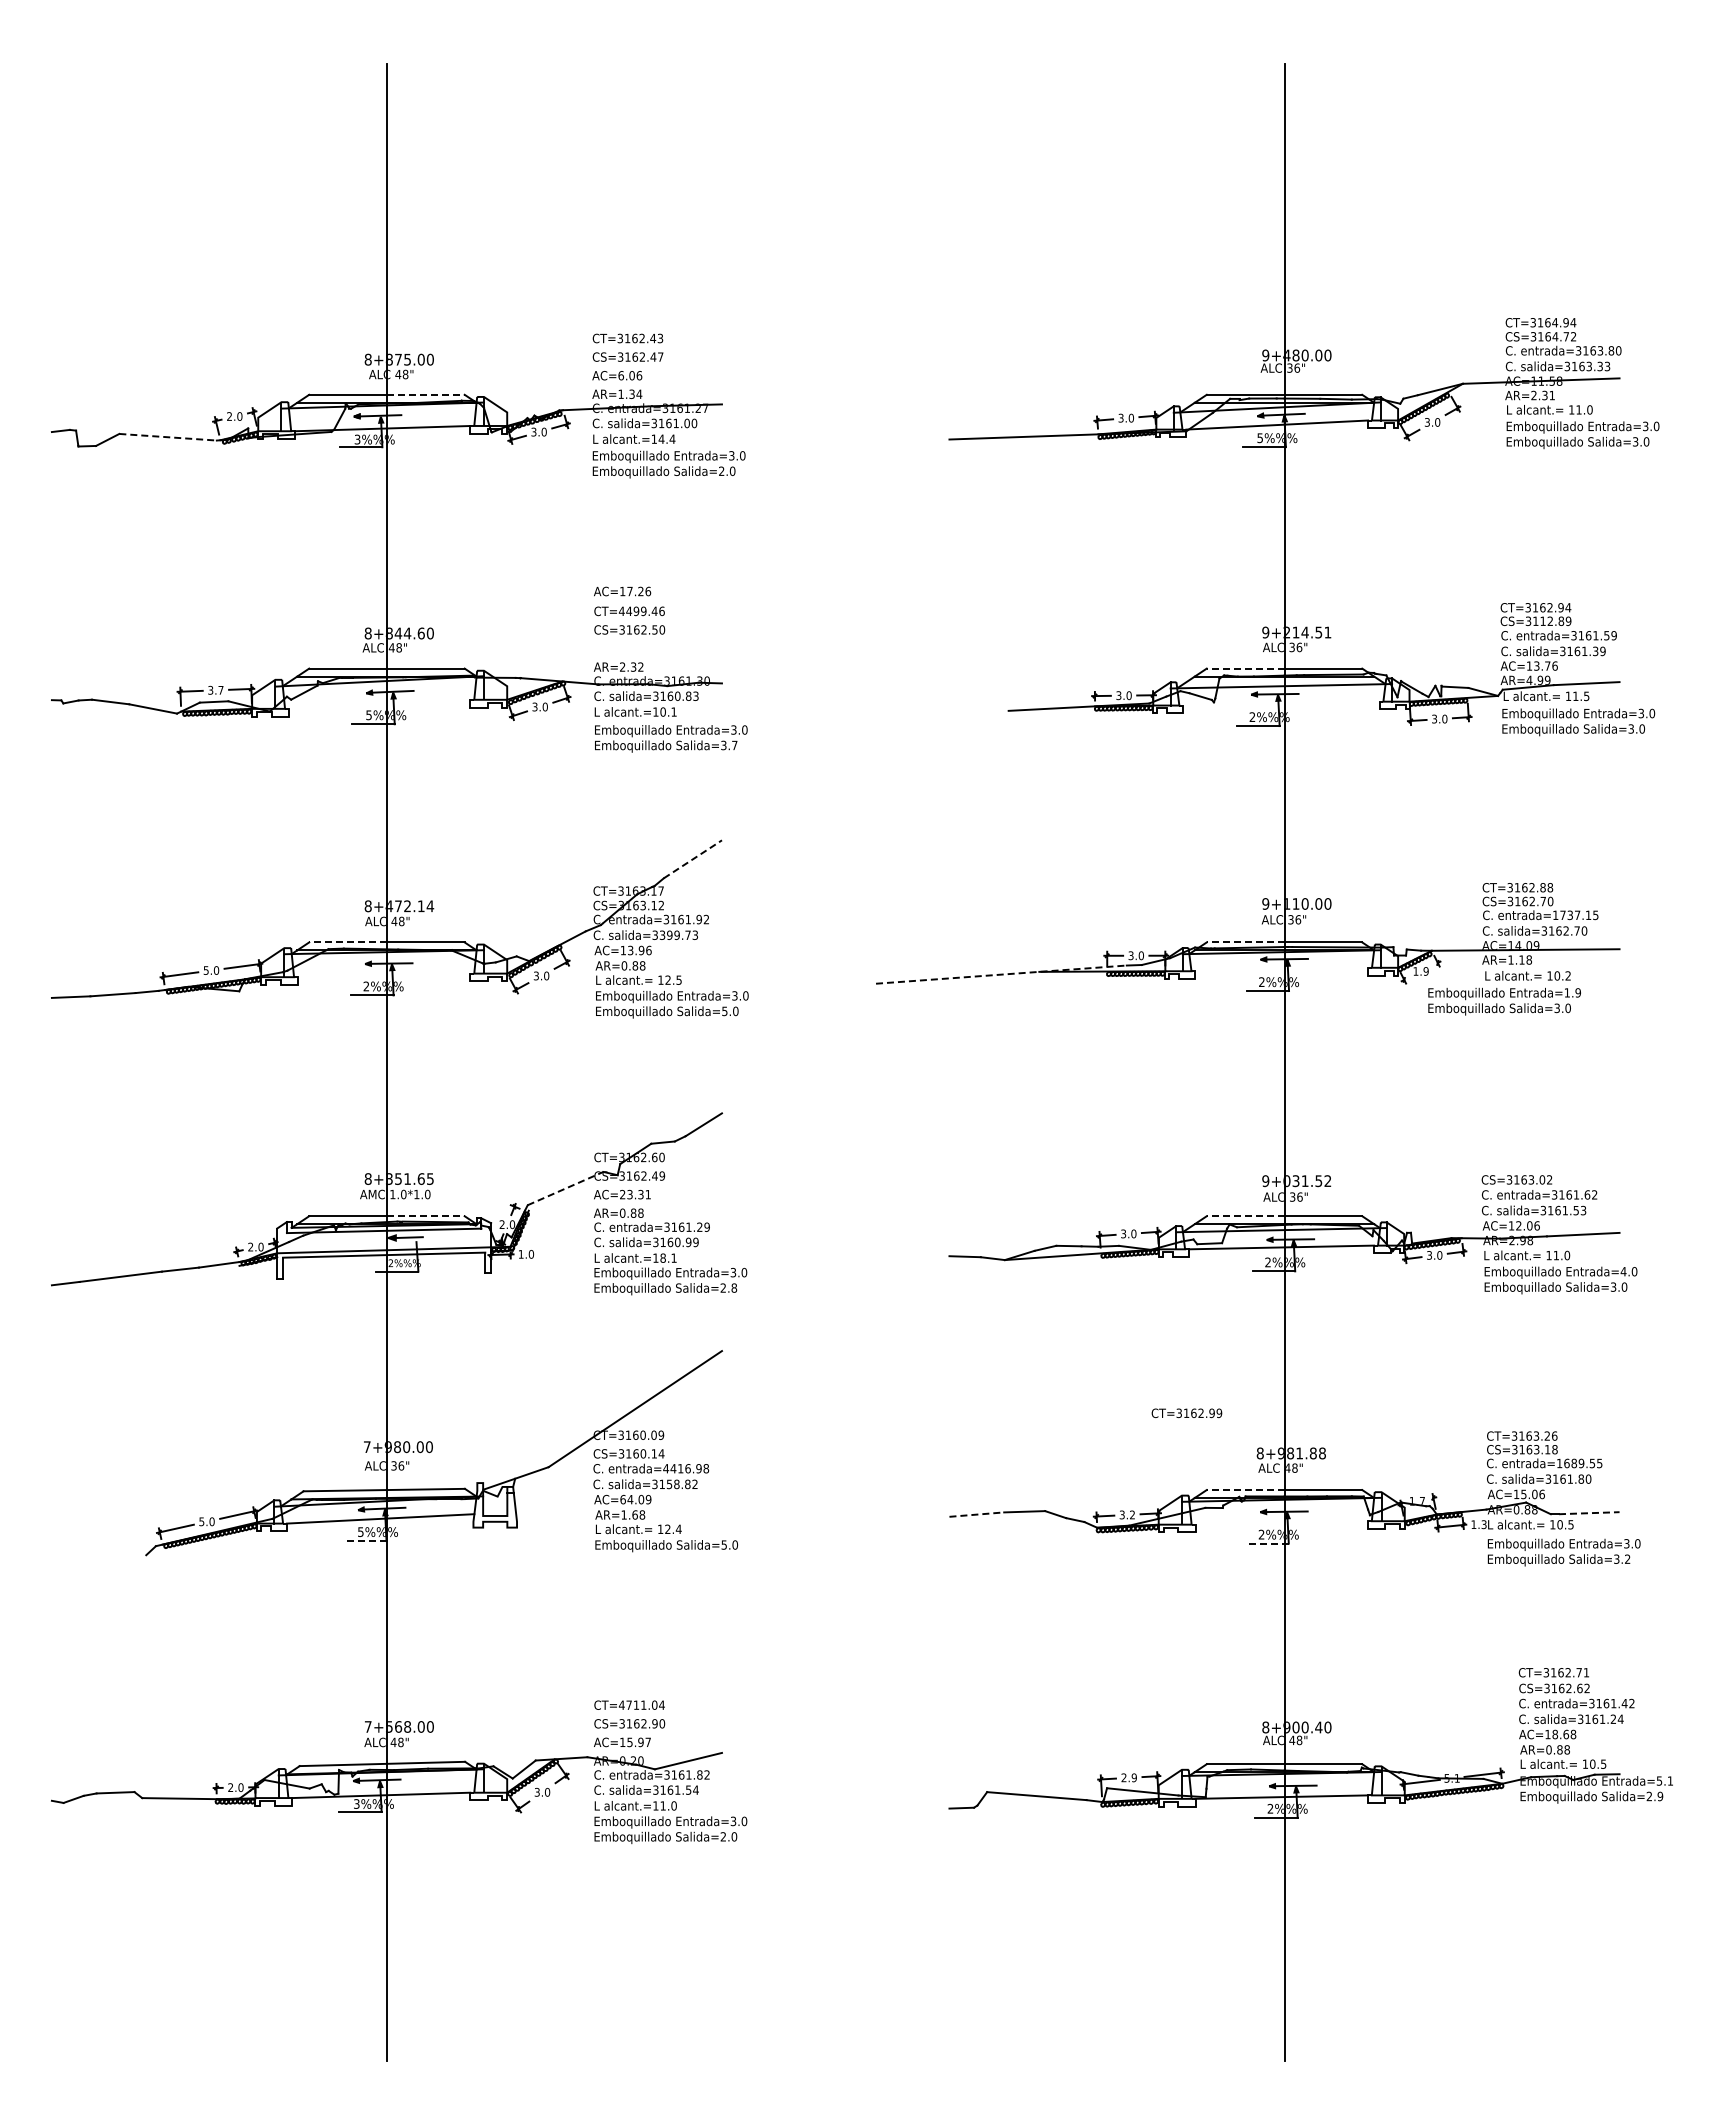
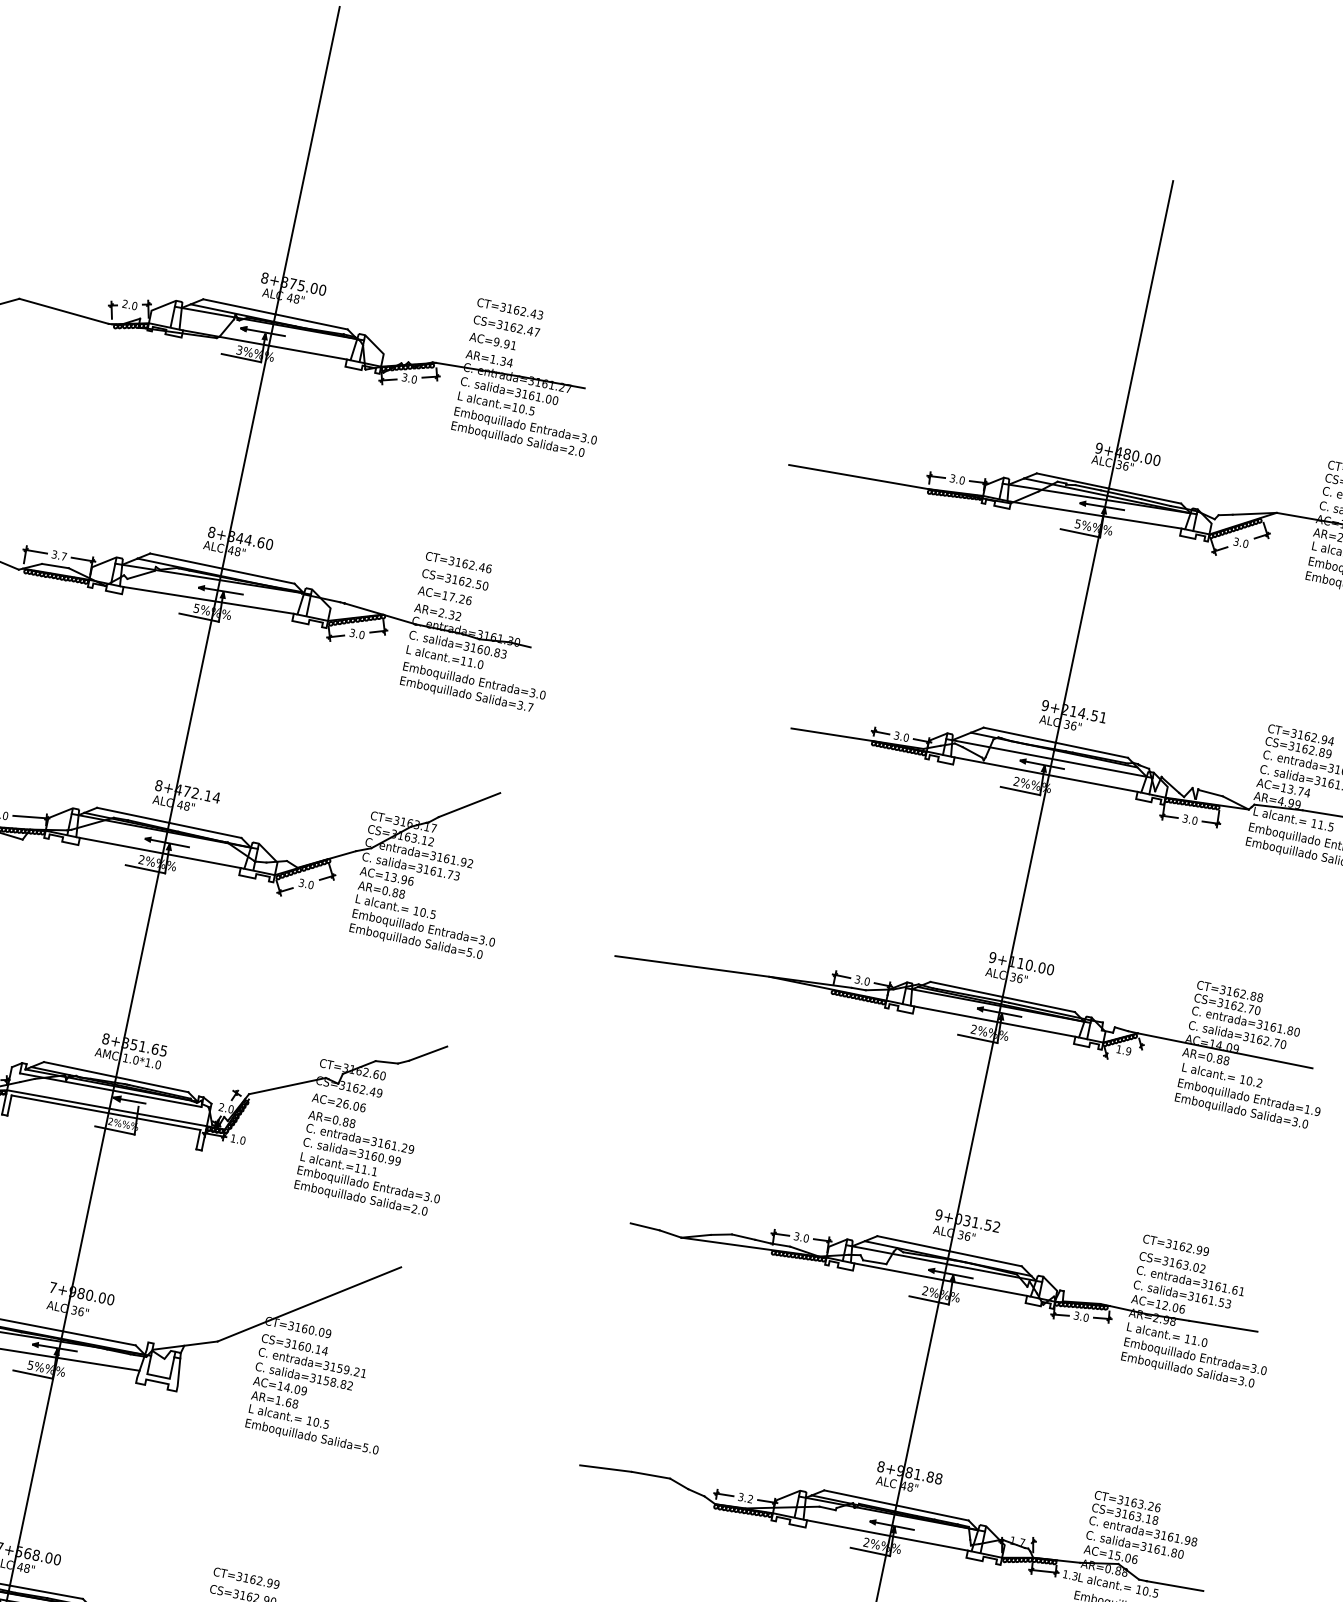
text: (630, 375) -> (505, 343), AC=6.06 -> AC=9.91
line: (425, 394) -> (311, 321), dashed -> solid
line: (168, 437) -> (64, 311), dashed -> solid
text: (666, 438) -> (526, 409), alcant.=14.4 -> alcant.=10.5
text: (622, 591) -> (445, 595), moved
text: (632, 611) -> (461, 563), CT=4499.46 -> CT=3162.46
text: (1542, 620) -> (1304, 748), CS=3112.89 -> CS=3162.89
text: (1554, 665) -> (1307, 792), AC=13.76 -> AC=13.74
line: (1245, 668) -> (1019, 735), dashed -> solid
line: (379, 703) -> (208, 599), added
line: (1281, 703) -> (1046, 774), added
text: (668, 711) -> (475, 663), alcant.=10.1 -> alcant.=11.0
line: (692, 859) -> (469, 805), dashed -> solid
text: (1575, 915) -> (1278, 1028), entrada=1737.15 -> entrada=3161.80
text: (669, 935) -> (432, 871), salida=3399.73 -> salida=3161.73
line: (348, 942) -> (133, 815), dashed -> solid
line: (1245, 942) -> (966, 989), dashed -> solid
text: (1516, 959) -> (1214, 1057), AR=1.18 -> AR=0.88
line: (1281, 969) -> (994, 1021), added
line: (1001, 974) -> (733, 971), dashed -> solid
line: (383, 975) -> (159, 852), added
text: (667, 979) -> (422, 911), 12.5 -> 10.5
text: (1504, 1001) -> (1247, 1105), moved
line: (566, 1188) -> (288, 1086), dashed -> solid
text: (639, 1194) -> (354, 1105), AC=23.31 -> AC=26.06
text: (1594, 1194) -> (1241, 1291), entrada=3161.62 -> entrada=3161.61
line: (425, 1216) -> (151, 1084), dashed -> solid
line: (1245, 1216) -> (913, 1243), dashed -> solid
text: (662, 1257) -> (364, 1168), alcant.=18.1 -> alcant.=11.1
text: (1623, 1271) -> (1253, 1368), Entrada=4.0 -> Entrada=3.0
text: (734, 1287) -> (425, 1210), Salida=2.8 -> Salida=2.0
text: (1186, 1413) -> (1175, 1245), moved
text: (1579, 1463) -> (1175, 1538), entrada=1689.55 -> entrada=3161.98
text: (686, 1468) -> (345, 1369), entrada=4416.98 -> entrada=3159.21
line: (1245, 1490) -> (860, 1498), dashed -> solid
text: (622, 1499) -> (279, 1385), AC=64.09 -> AC=14.09
line: (1589, 1513) -> (1175, 1586), dashed -> solid
line: (977, 1514) -> (606, 1468), dashed -> solid
line: (1281, 1522) -> (887, 1535), added
text: (673, 1529) -> (321, 1423), 12.4 -> 10.5
line: (364, 1541) -> (32, 1374), dashed -> solid
line: (1267, 1543) -> (870, 1551), dashed -> solid
text: (641, 1704) -> (257, 1579), CT=4711.04 -> CT=3162.99

